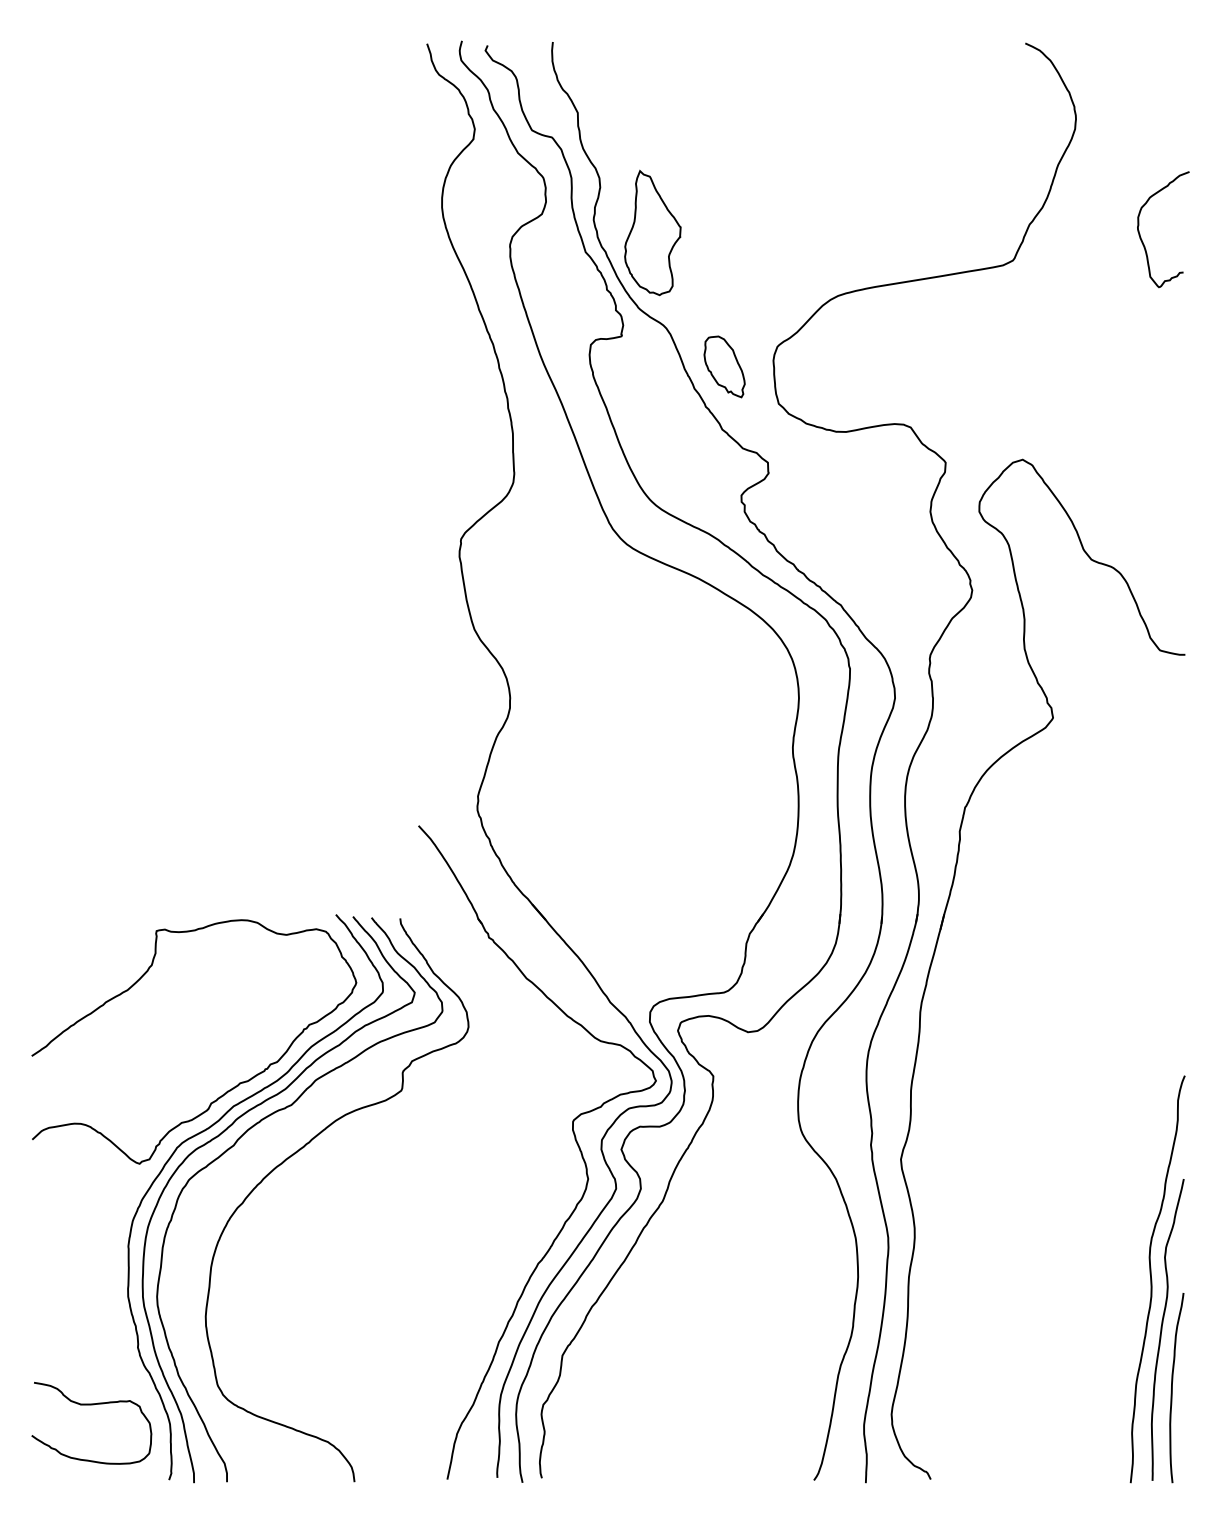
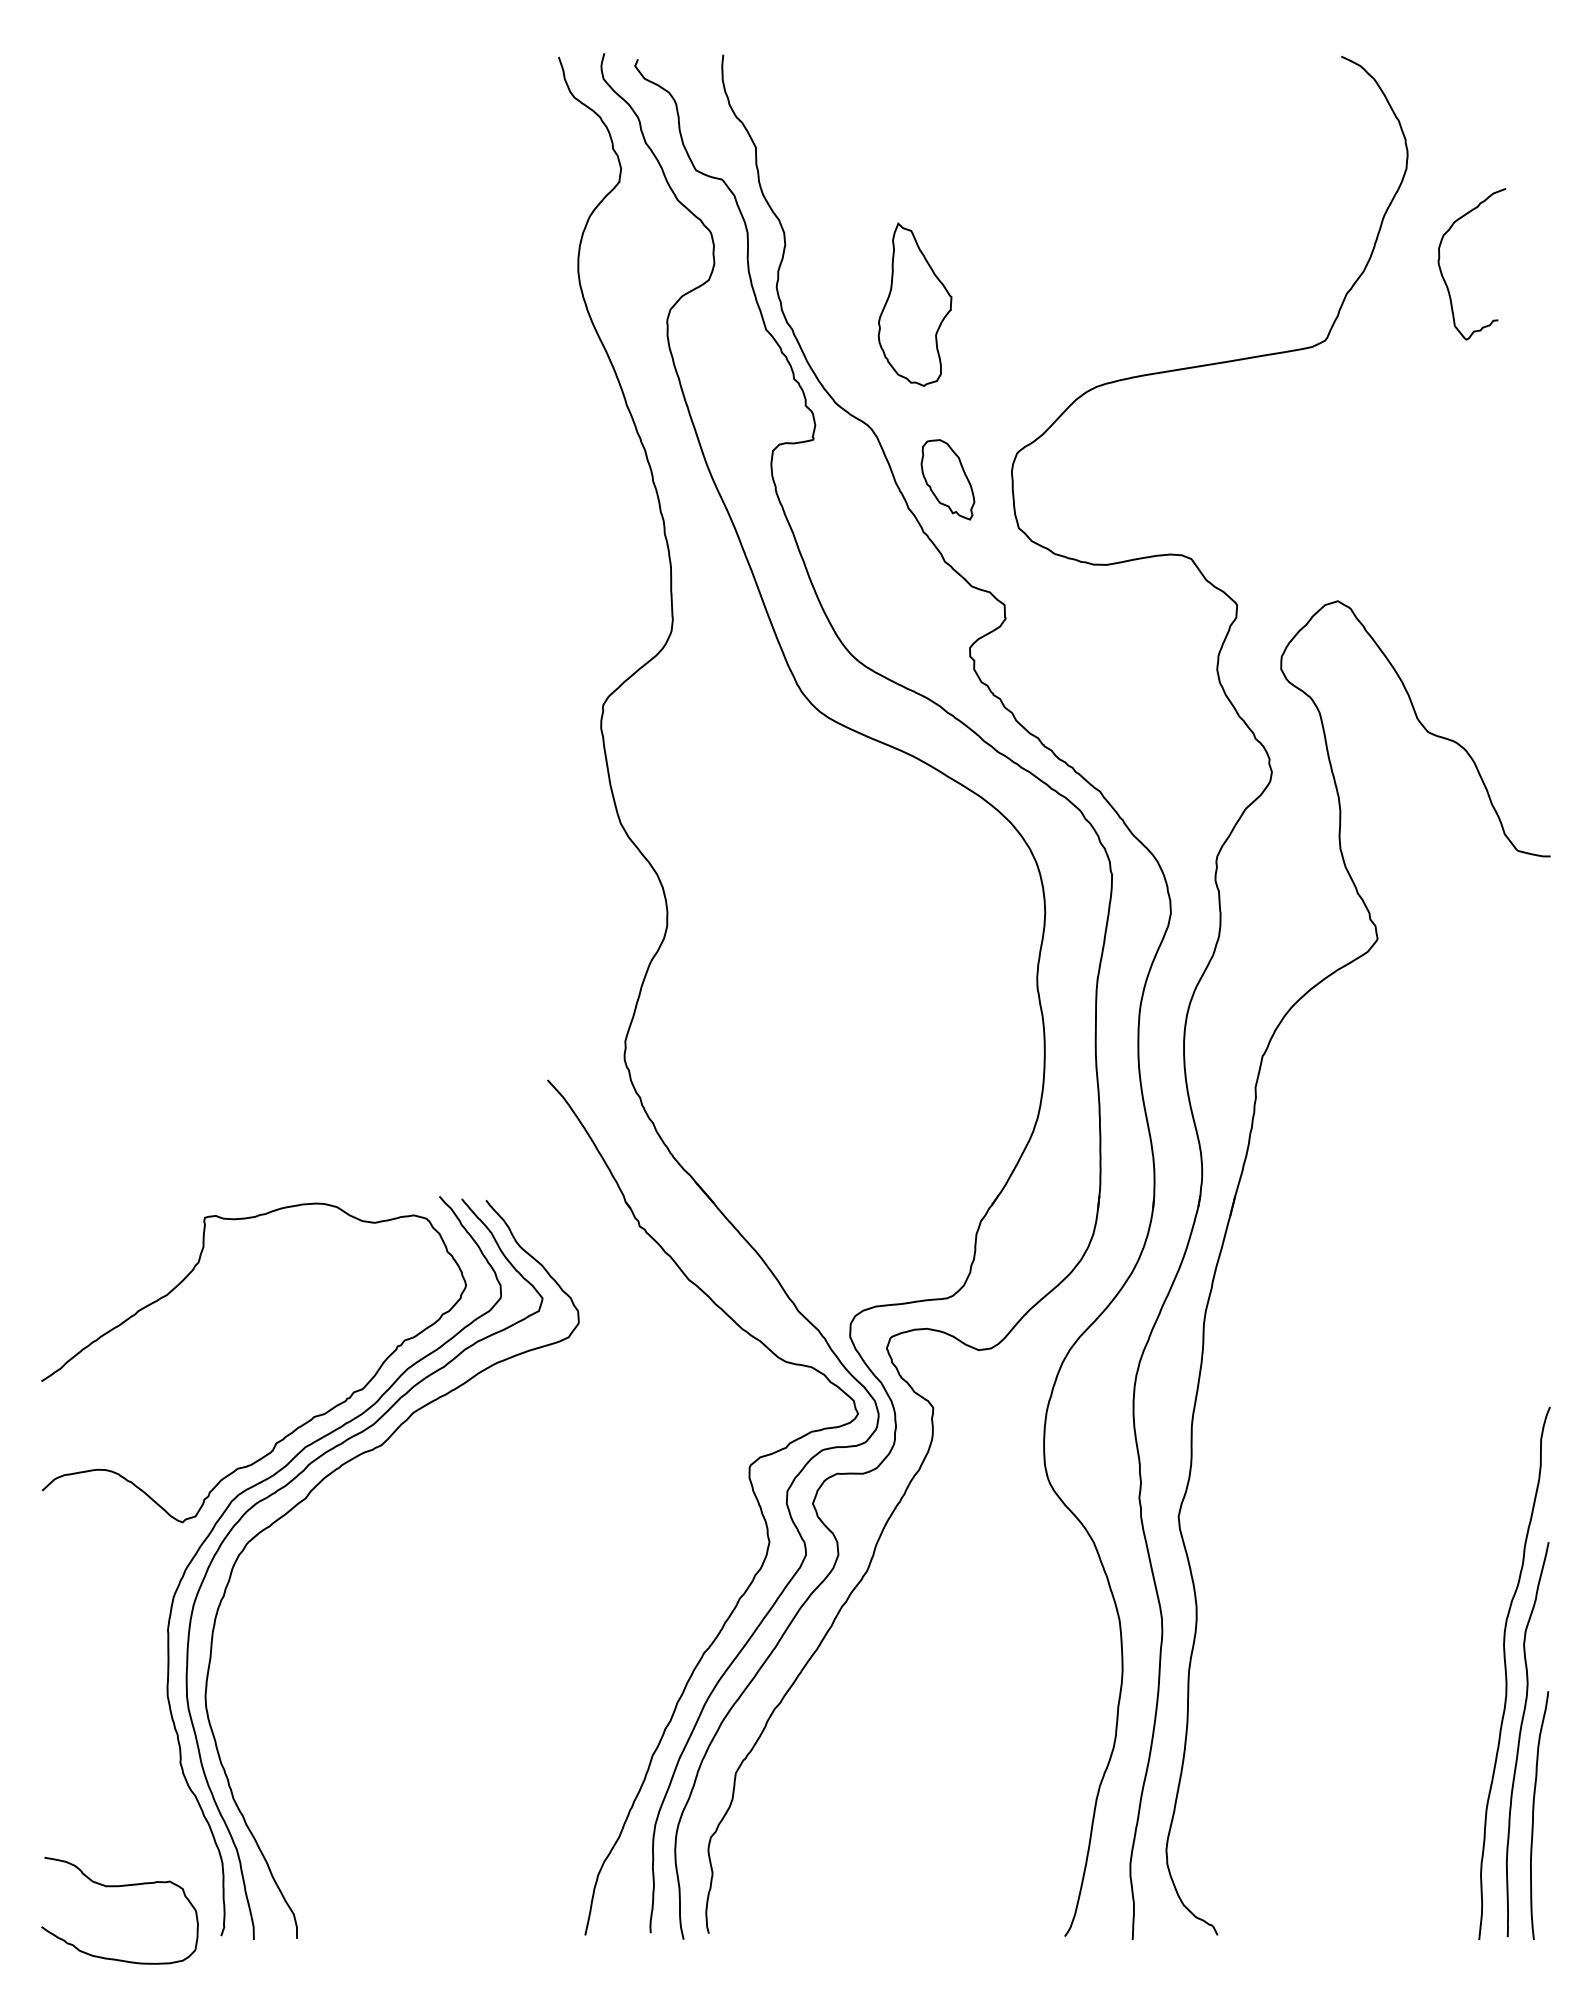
part: (652, 232) -> (914, 304), moved
curve: (1140, 235) -> (1442, 272), moved
curve: (297, 1152) -> (389, 1507), removed
curve: (90, 1405) -> (118, 1887), moved

